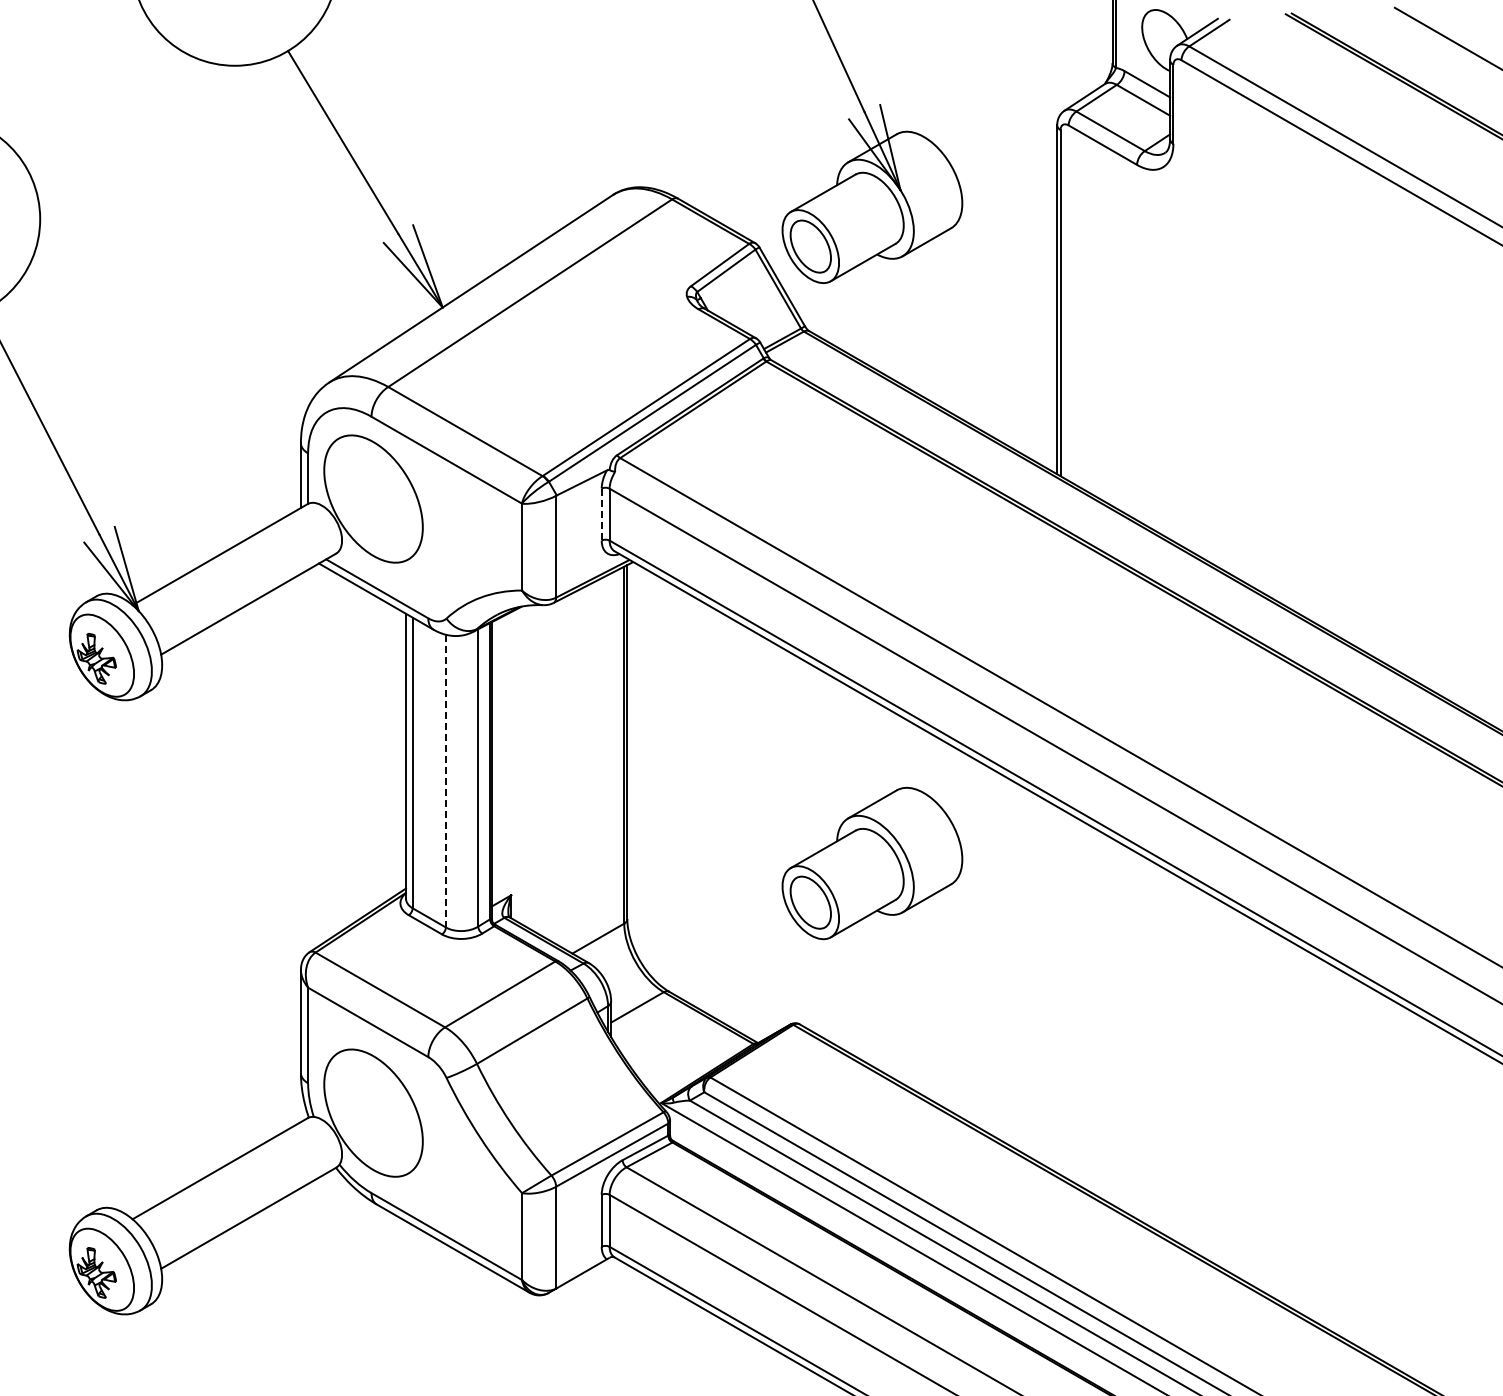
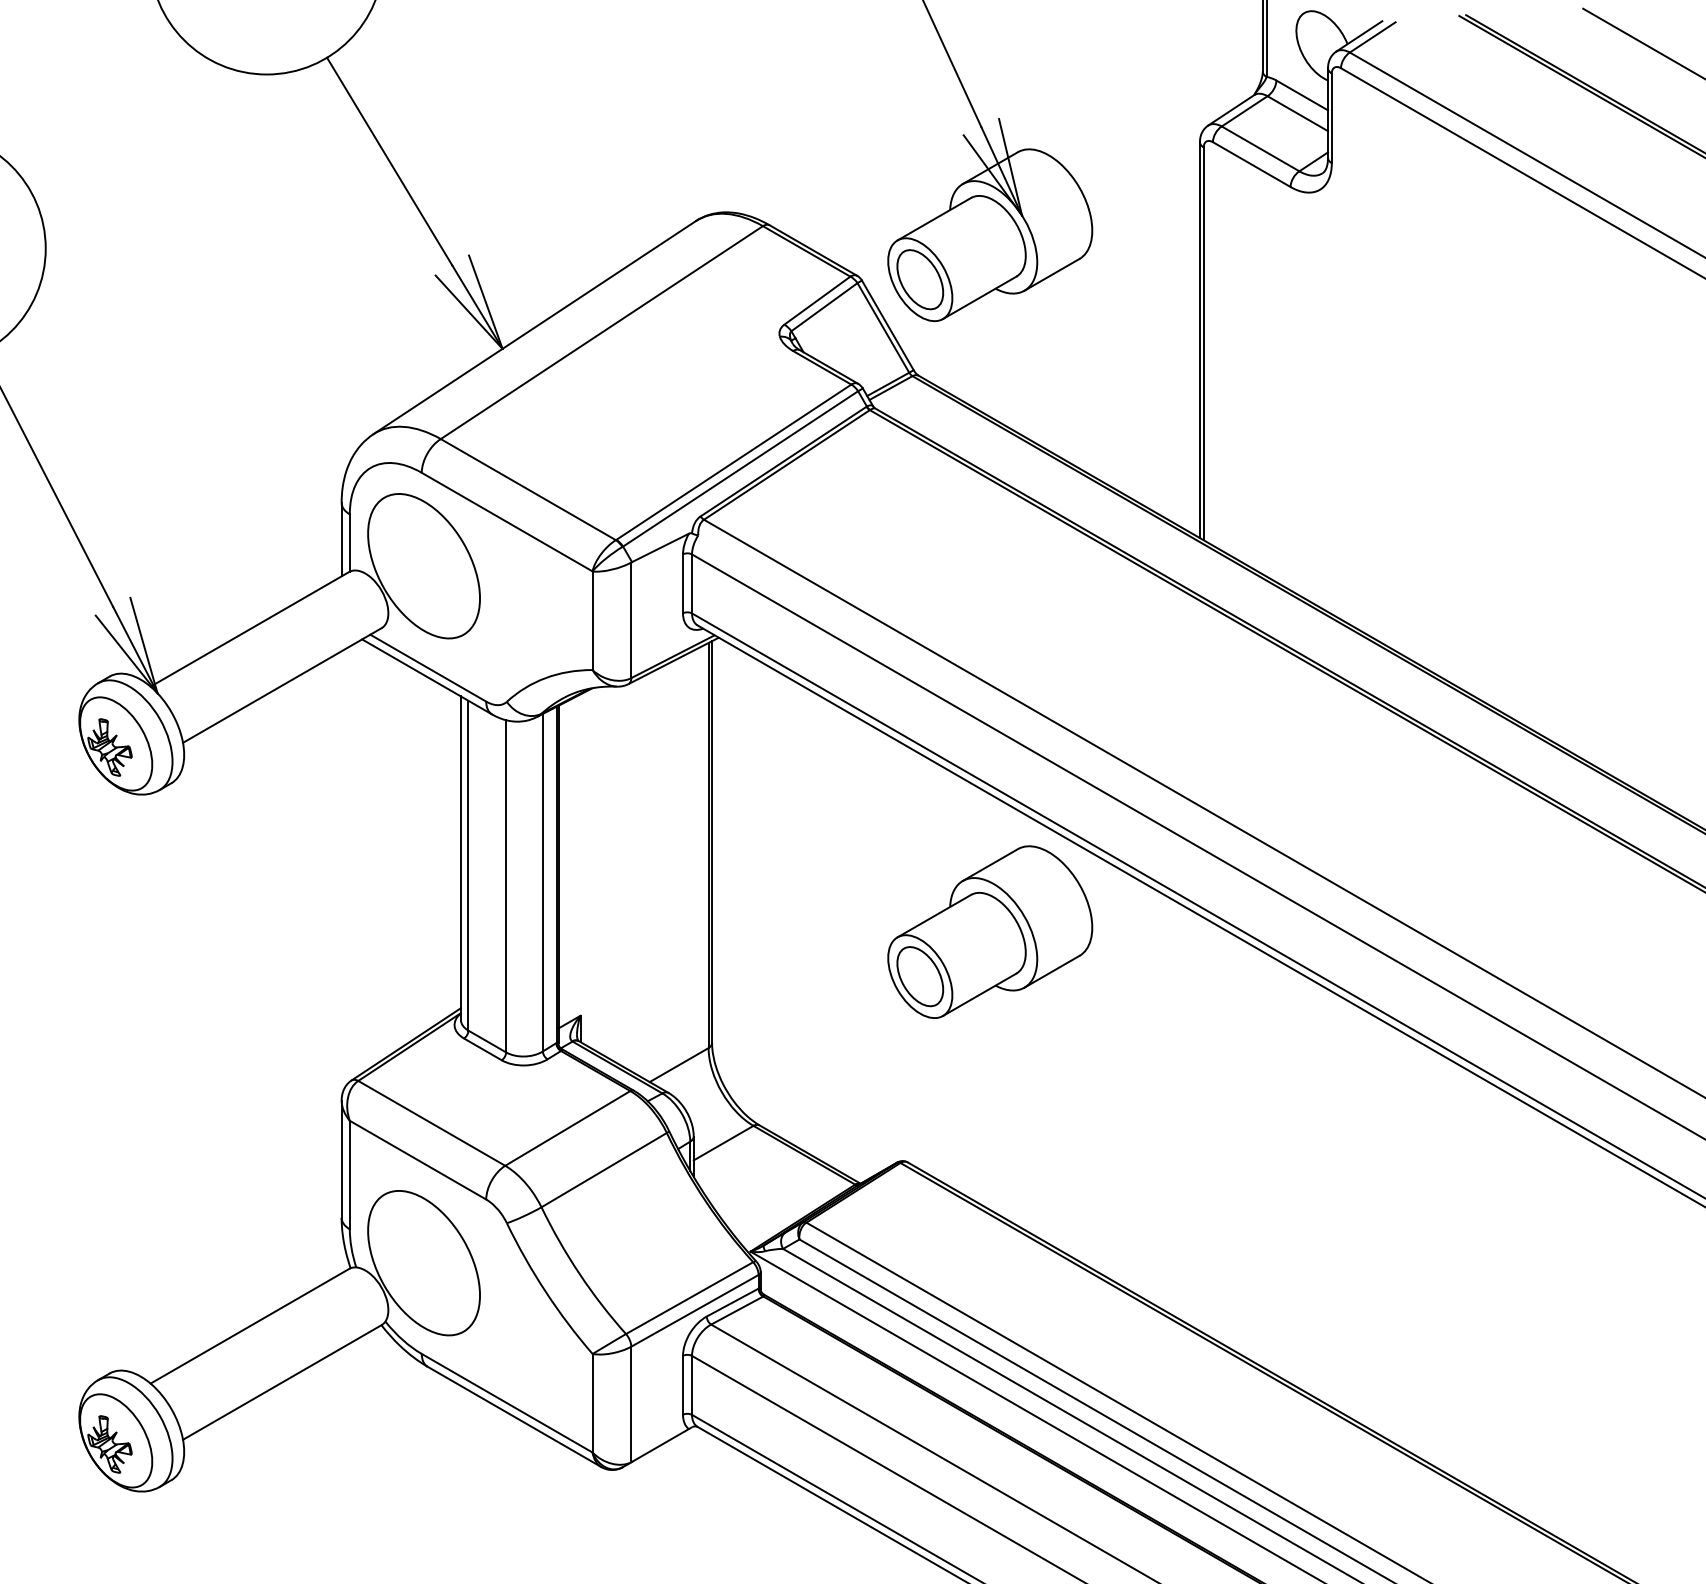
line: (601, 514) -> (682, 583), dashed -> solid
line: (445, 781) -> (505, 886), dashed -> solid
part: (872, 863) -> (990, 932), moved

